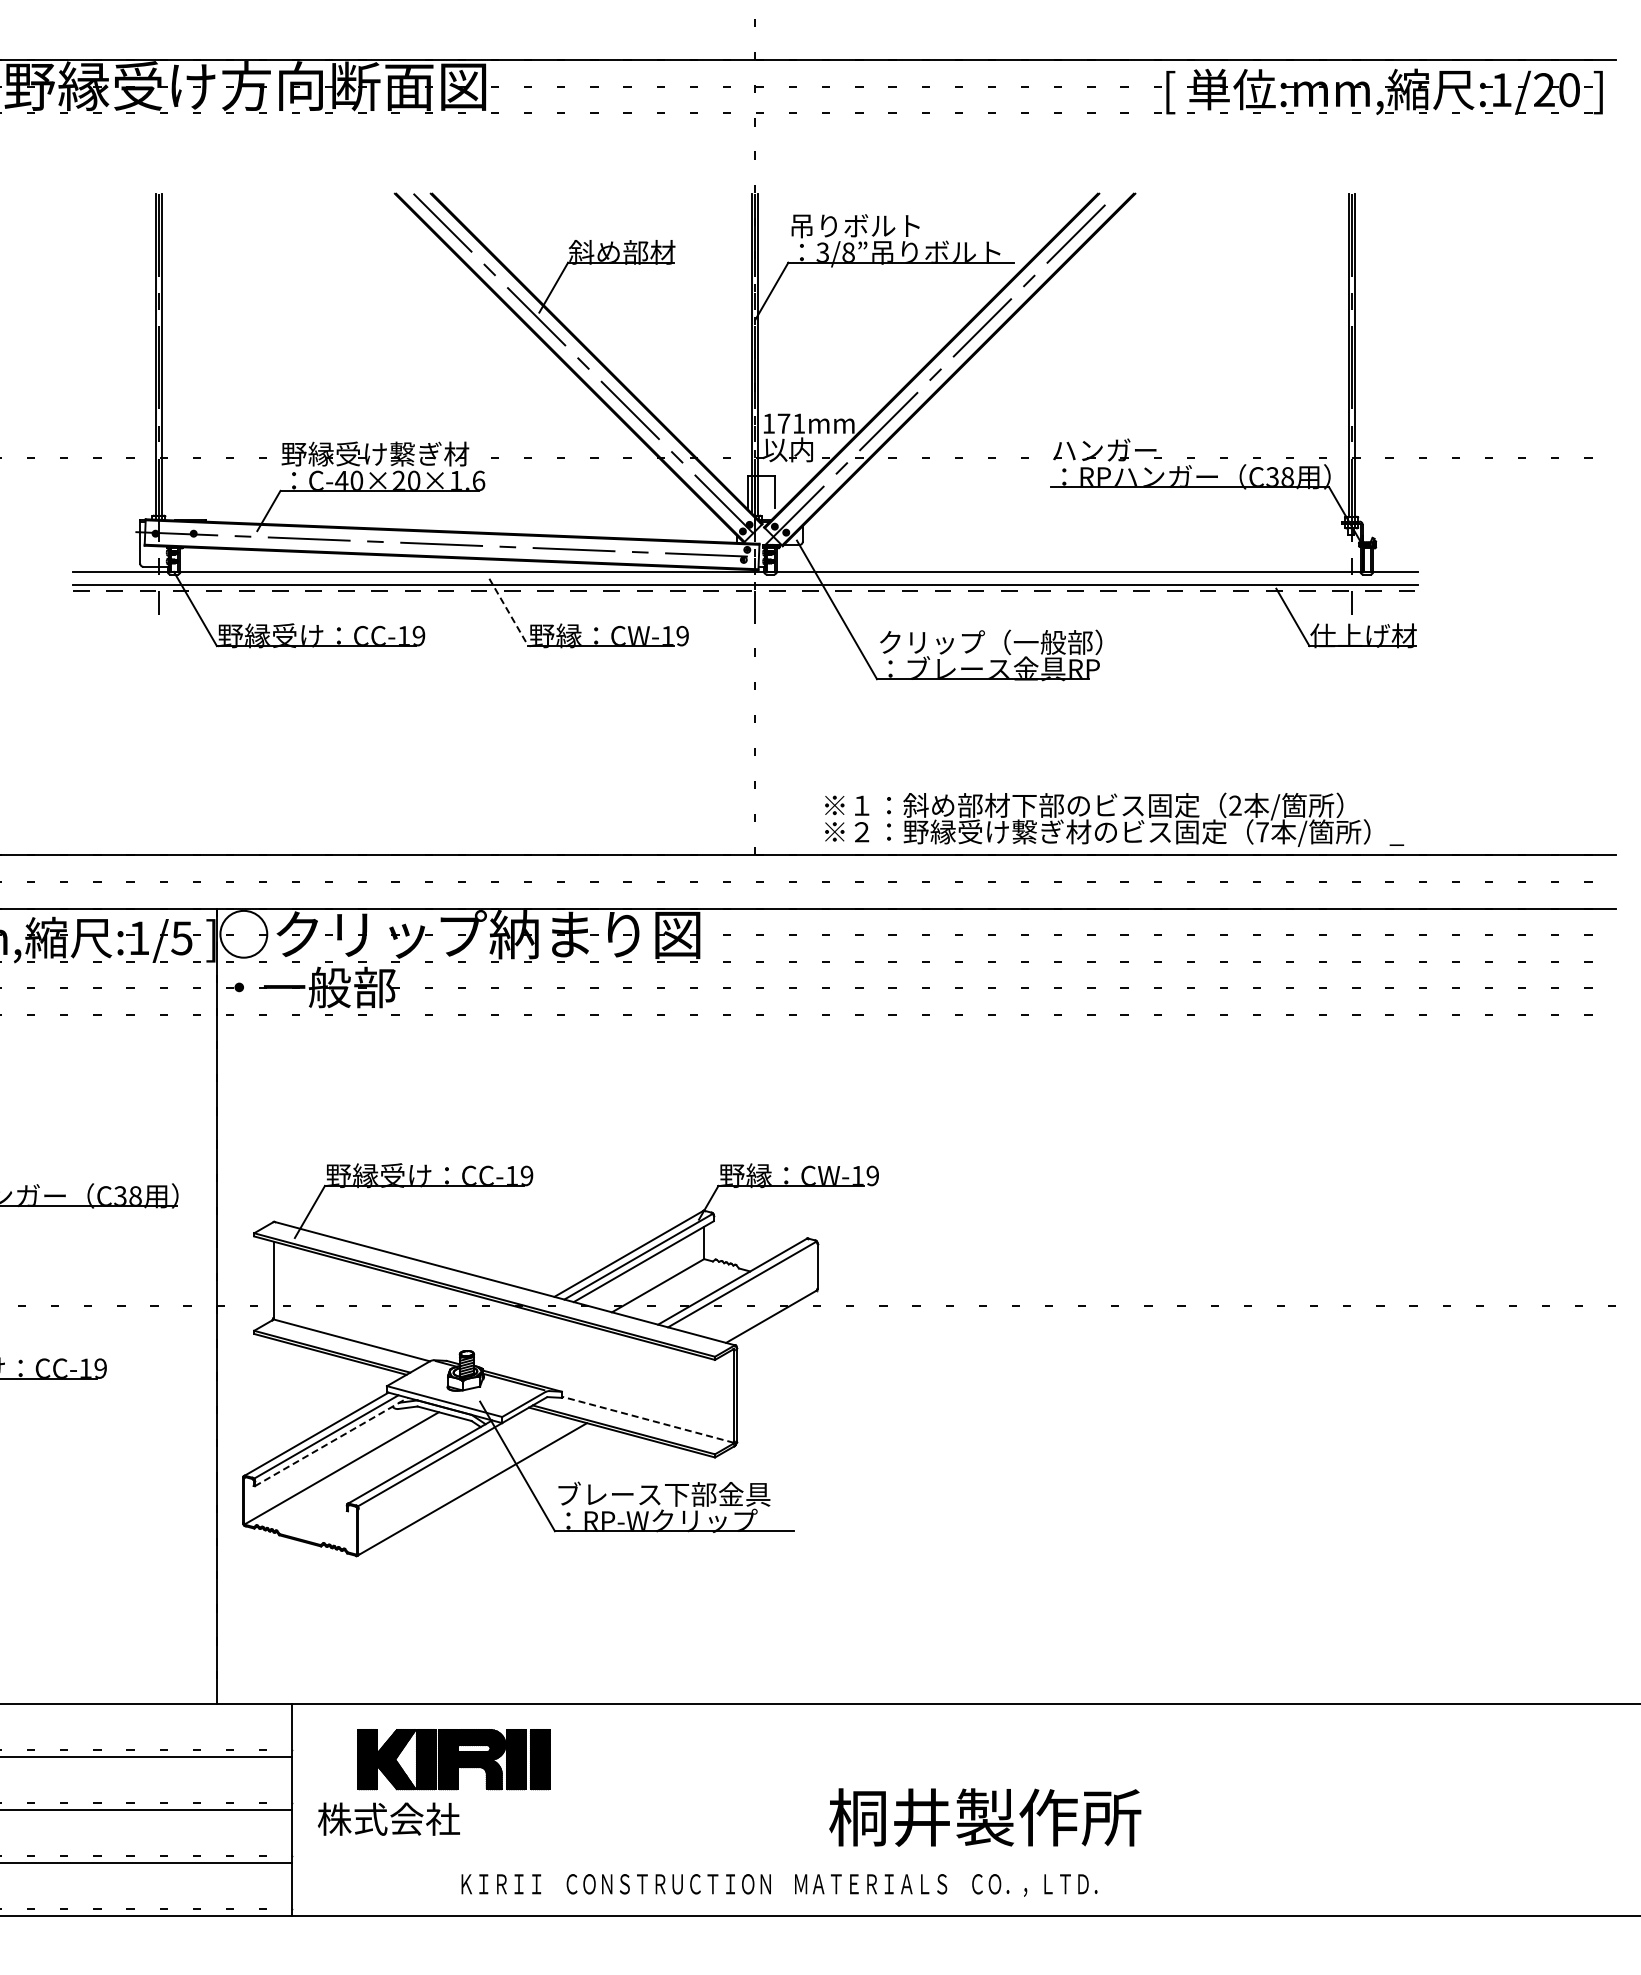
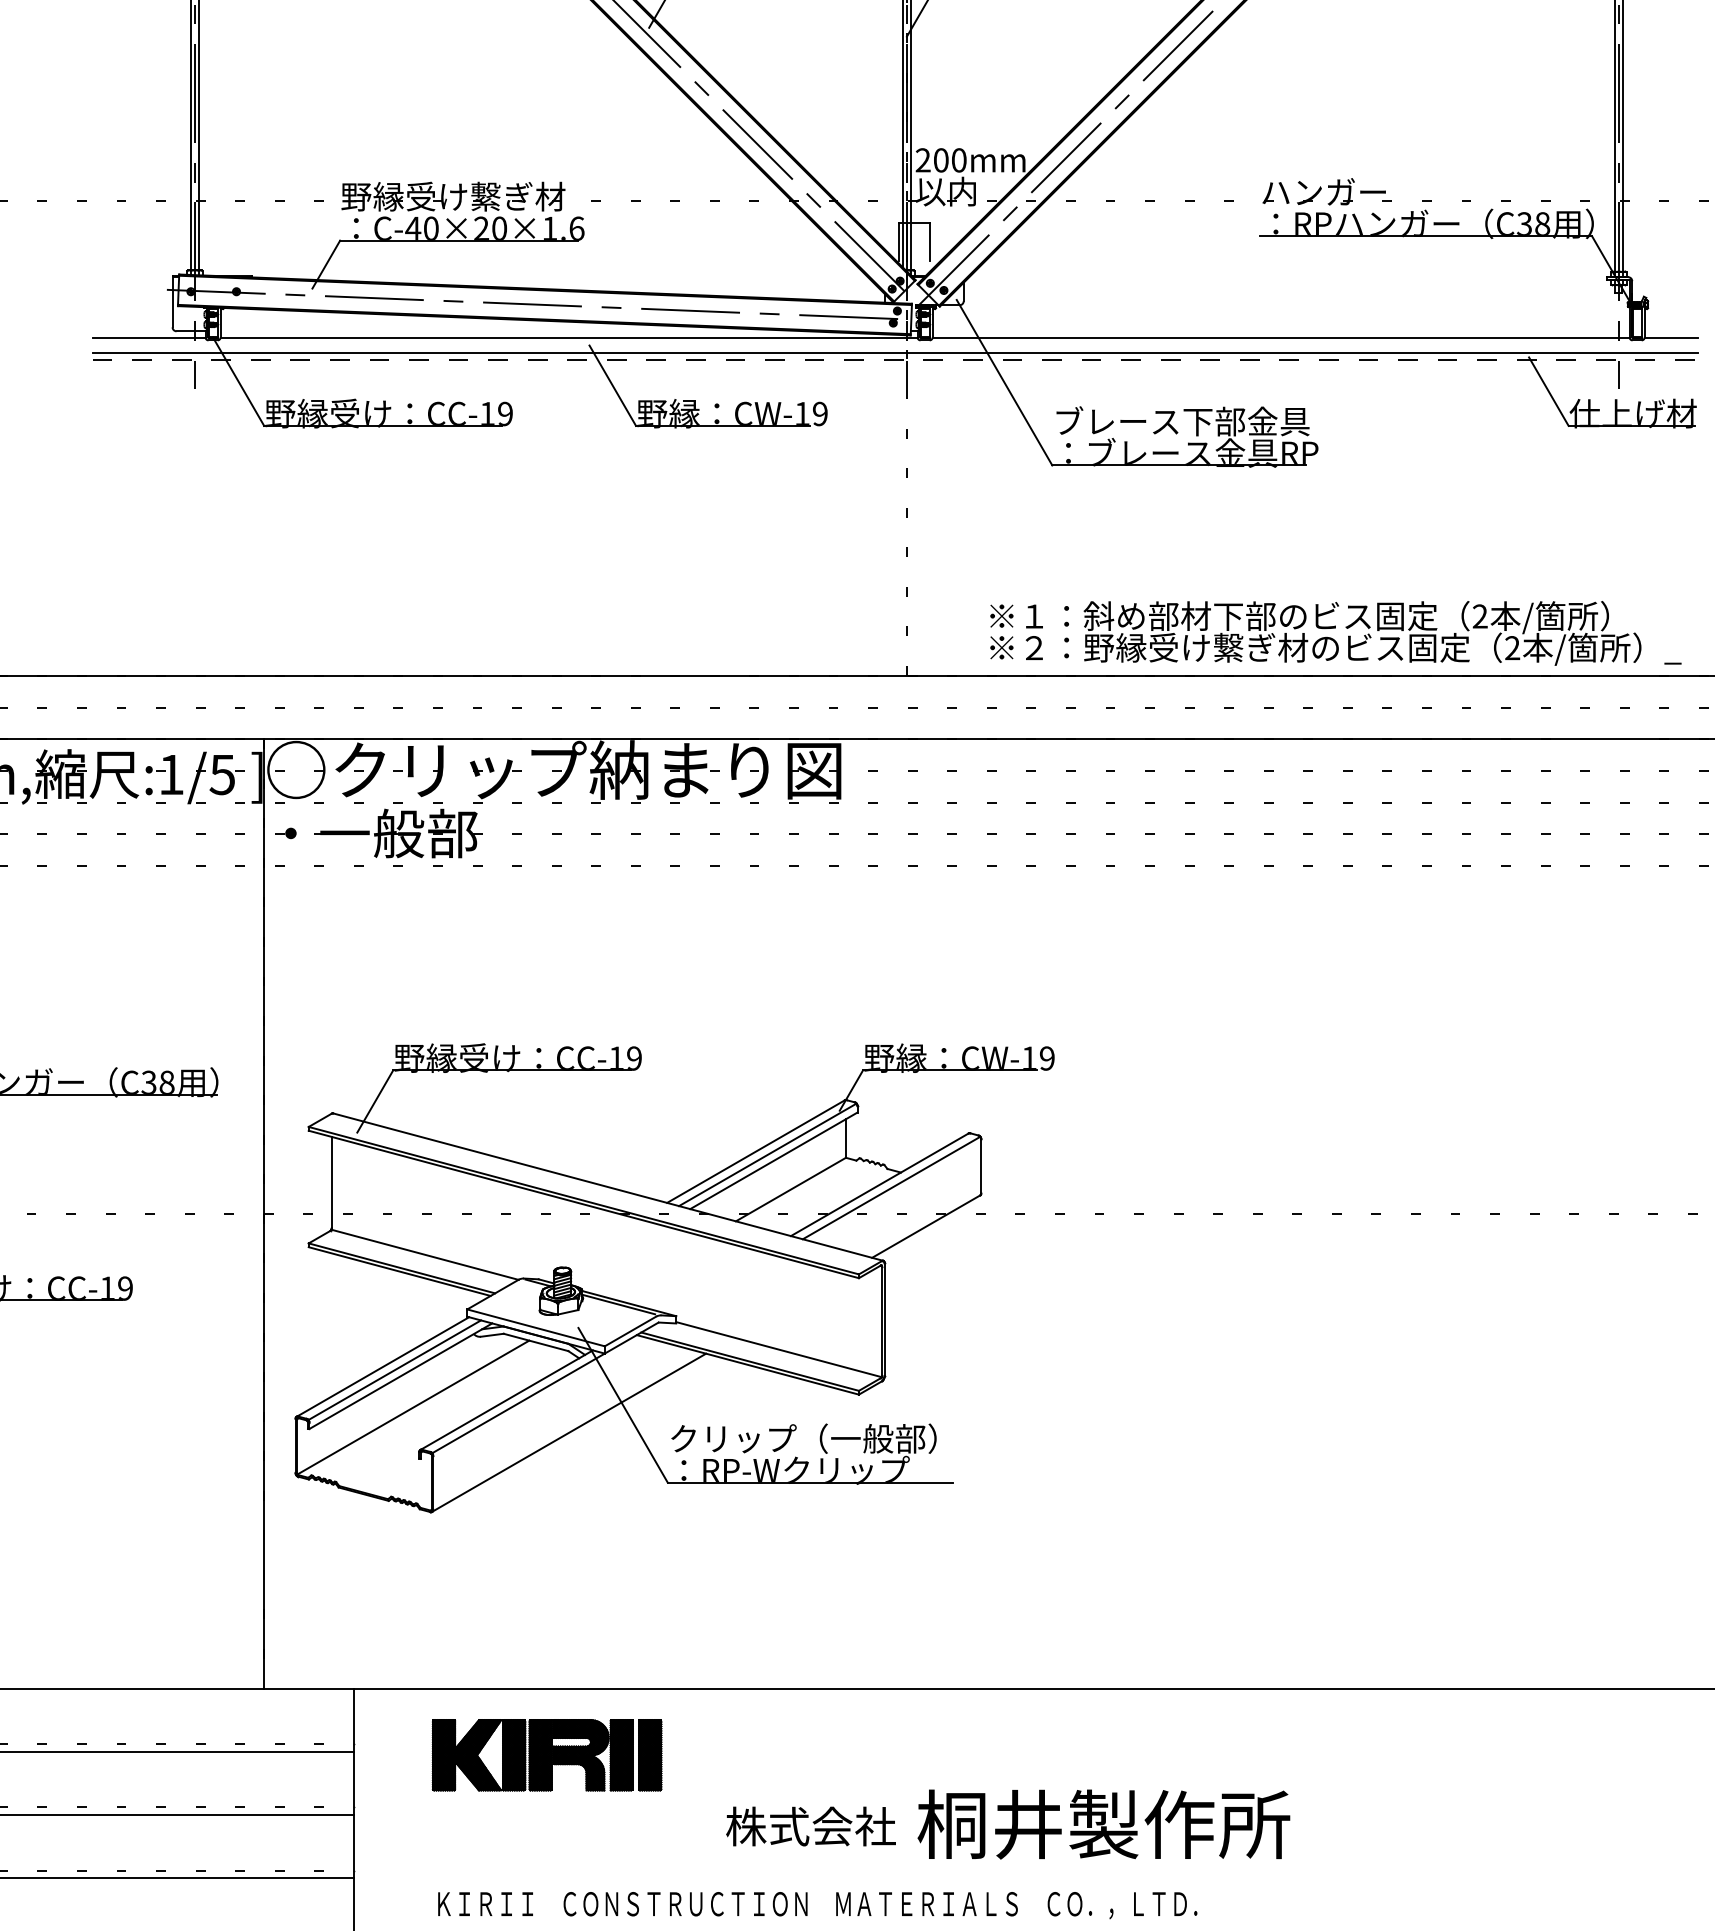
text: (783, 423) -> (940, 160), 171mm -> 200mm
line: (508, 612) -> (612, 385), dashed -> solid
text: (991, 642) -> (1188, 421), クリップ（一般部） -> ブレース下部金具
text: (1262, 832) -> (1512, 648), 7 -> 2
line: (647, 1419) -> (778, 1349), dashed -> solid
line: (331, 1441) -> (401, 1375), dashed -> solid
text: (669, 1494) -> (804, 1438), ブレース下部金具 -> クリップ（一般部）
text: (985, 1817) -> (1104, 1824), moved
text: (388, 1818) -> (810, 1825), moved
text: (779, 1885) -> (817, 1905), moved

